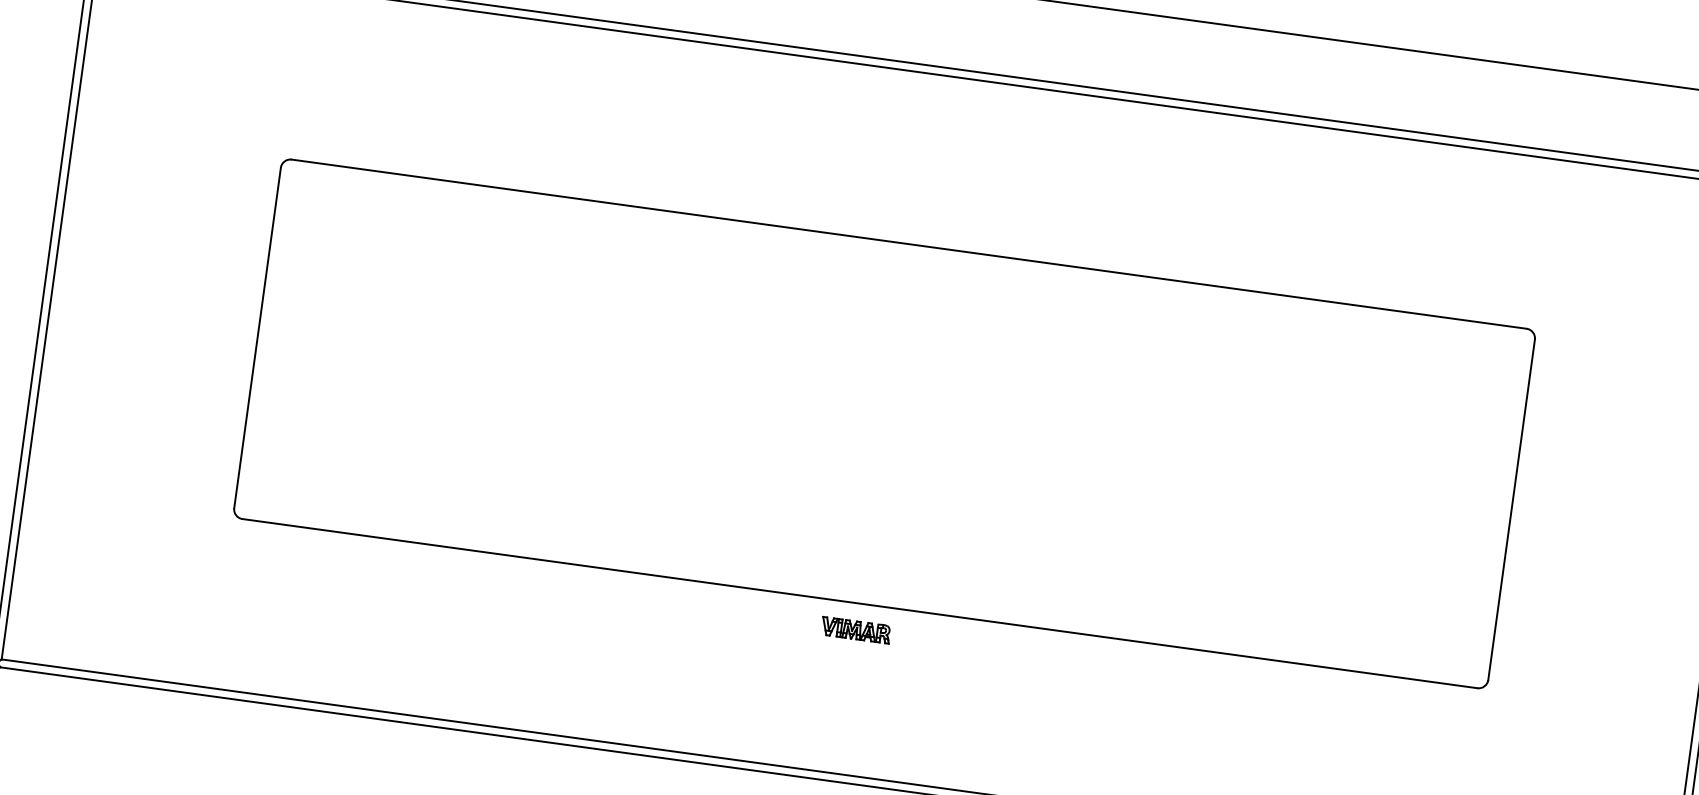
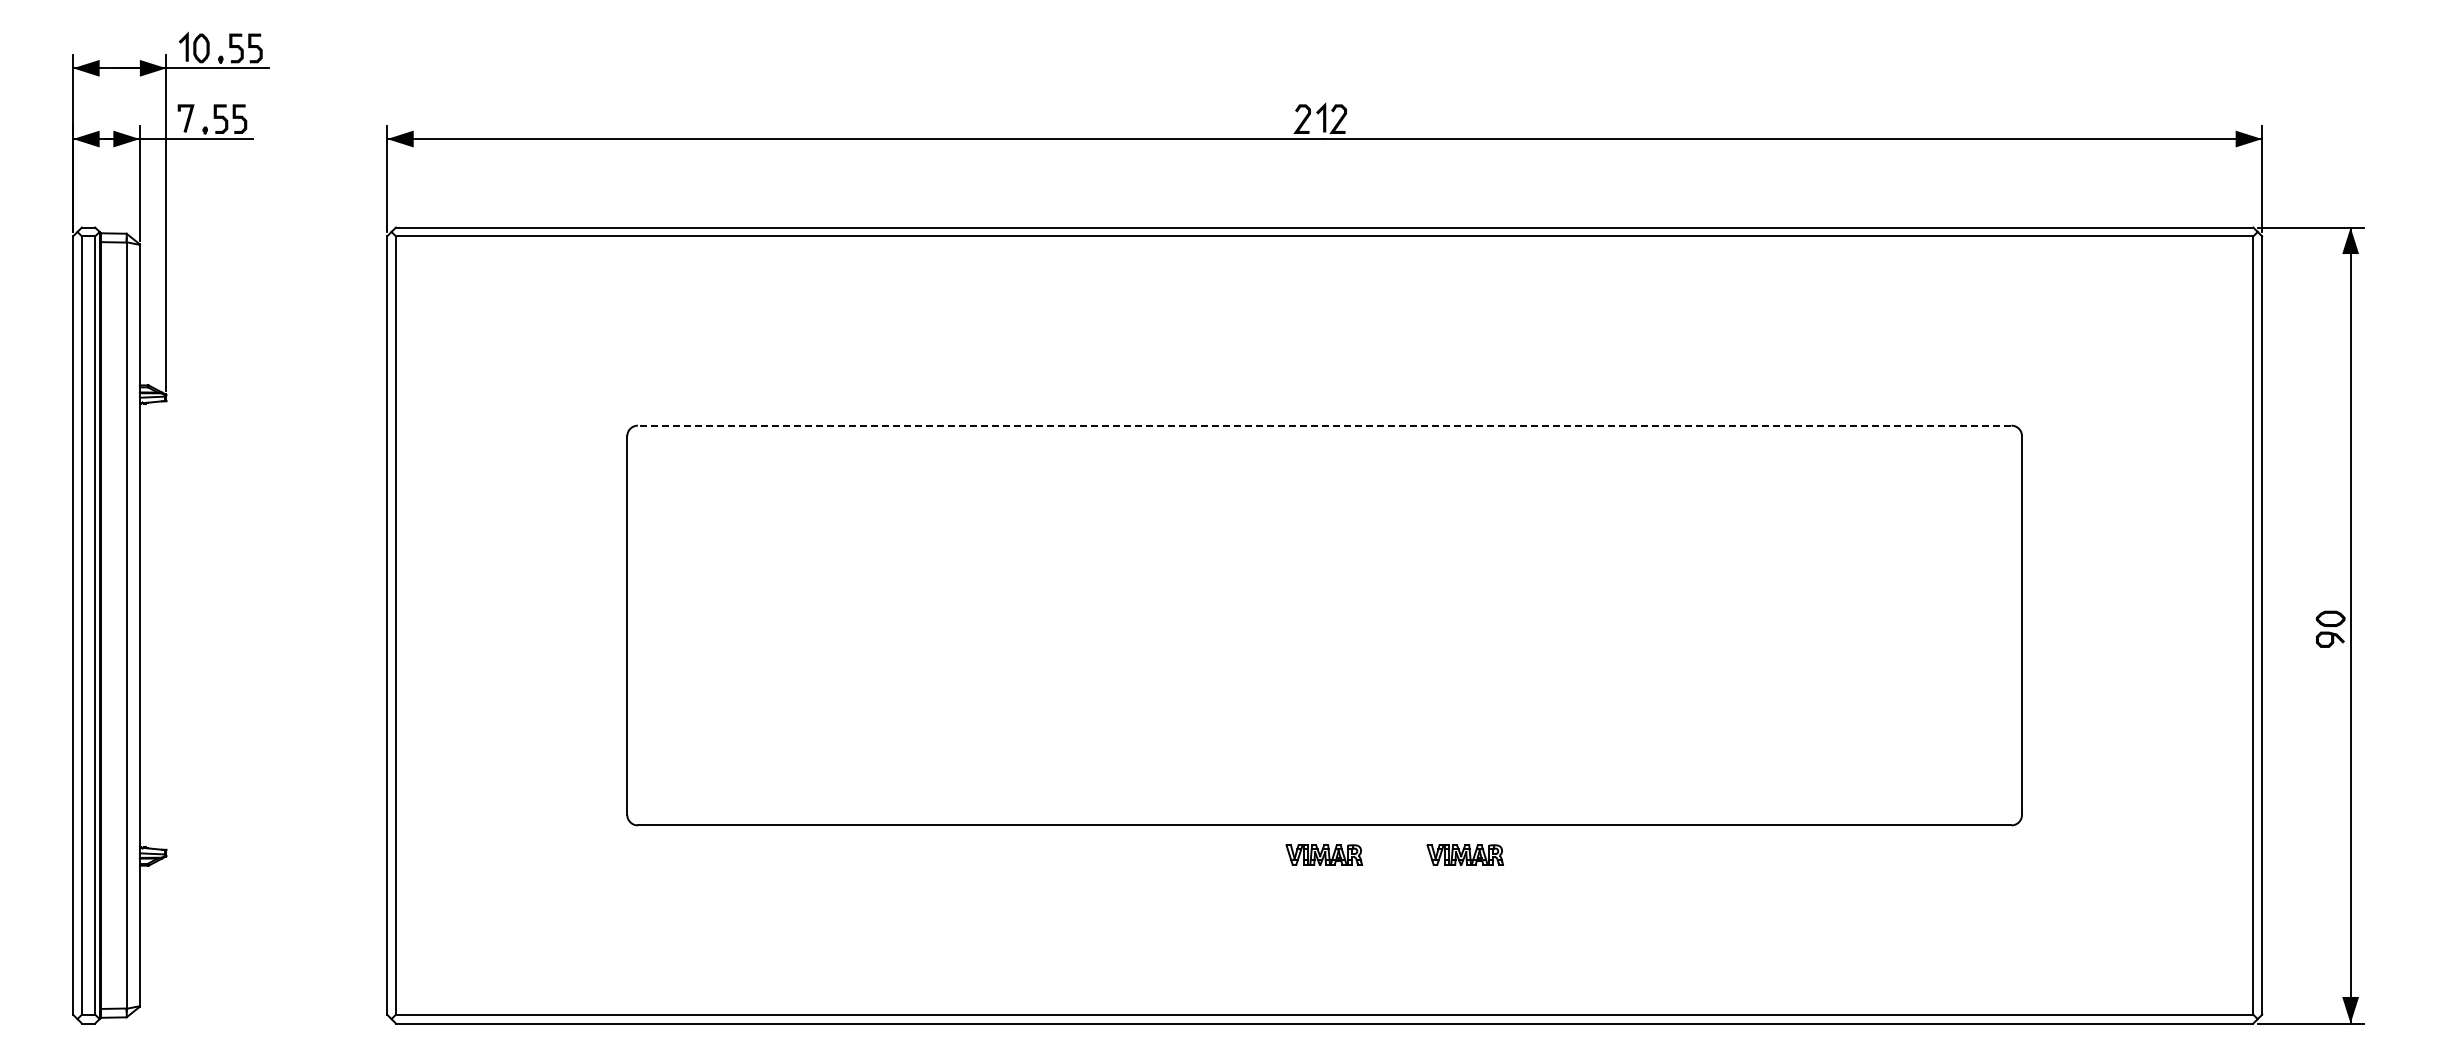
line: (909, 244) -> (1324, 425), solid -> dashed
part: (982, 646) -> (1464, 854), added

